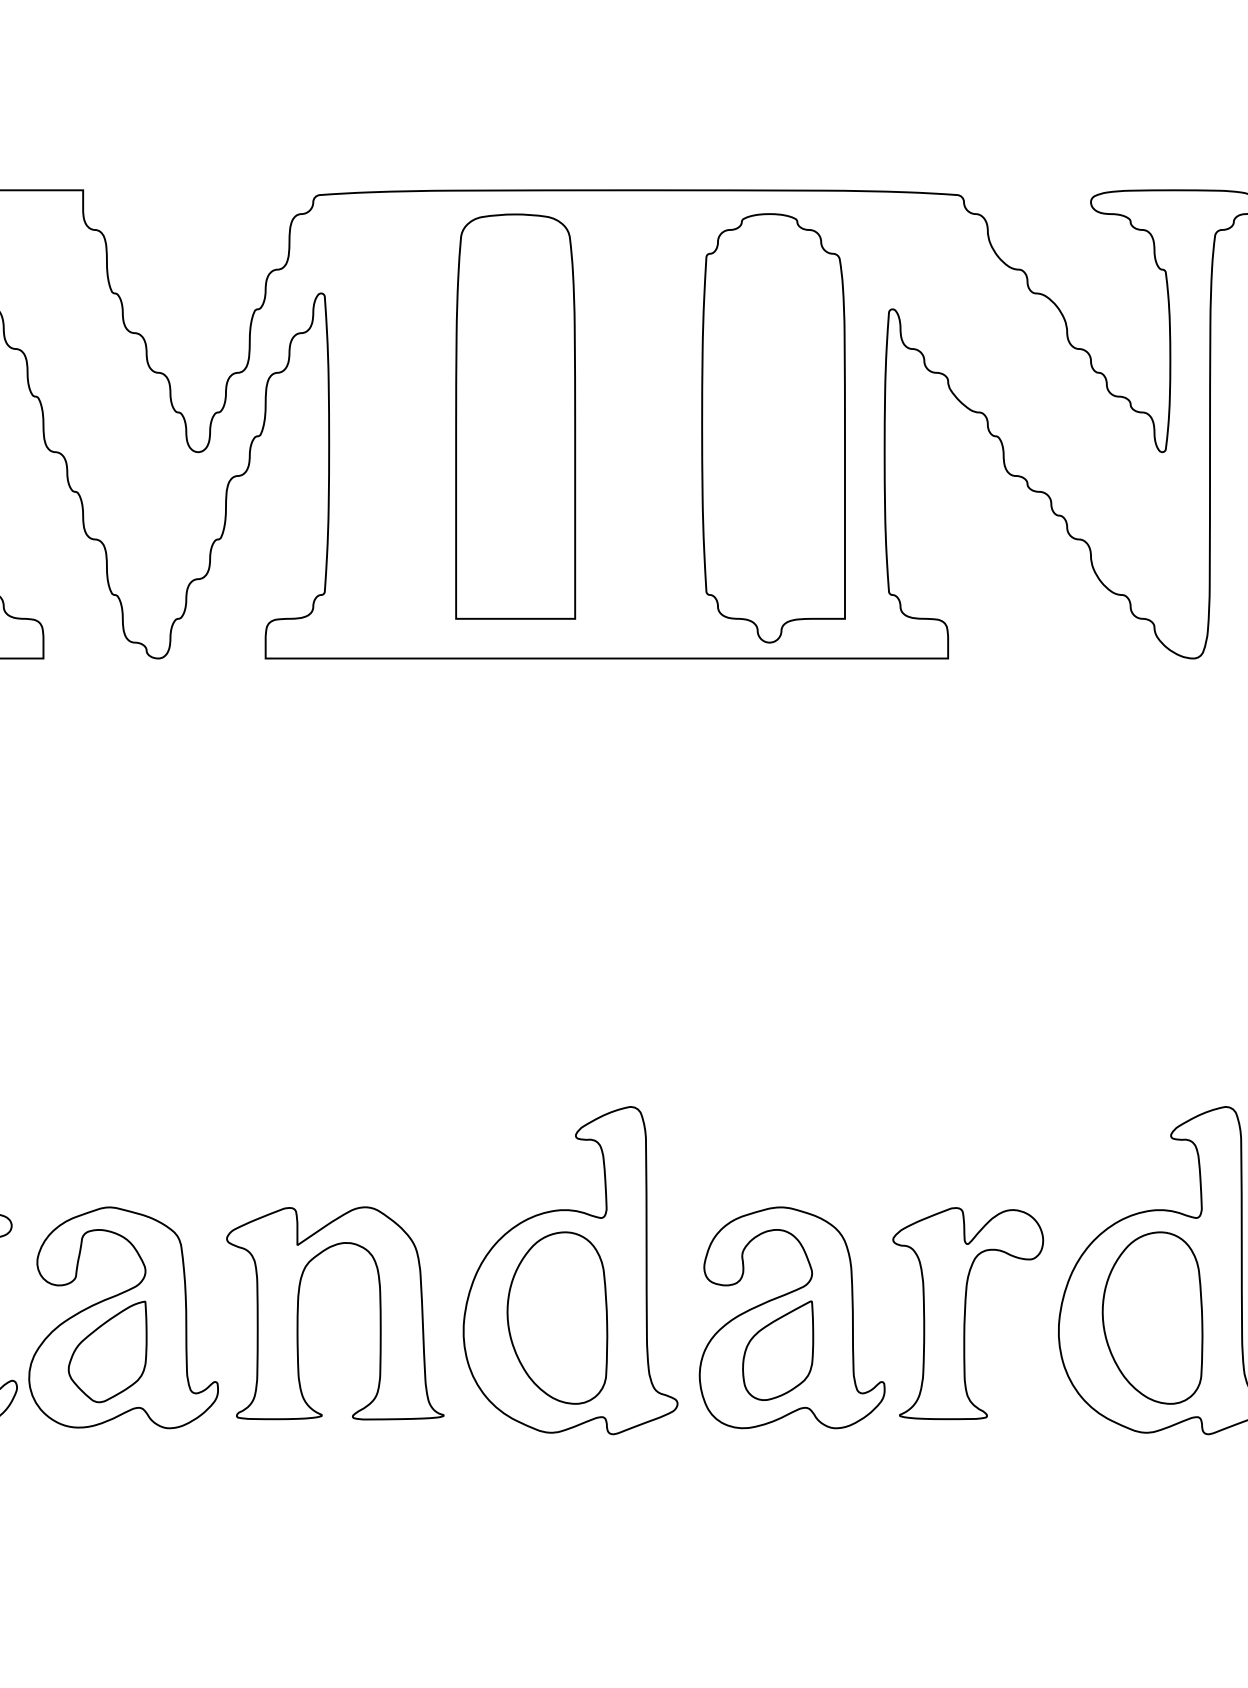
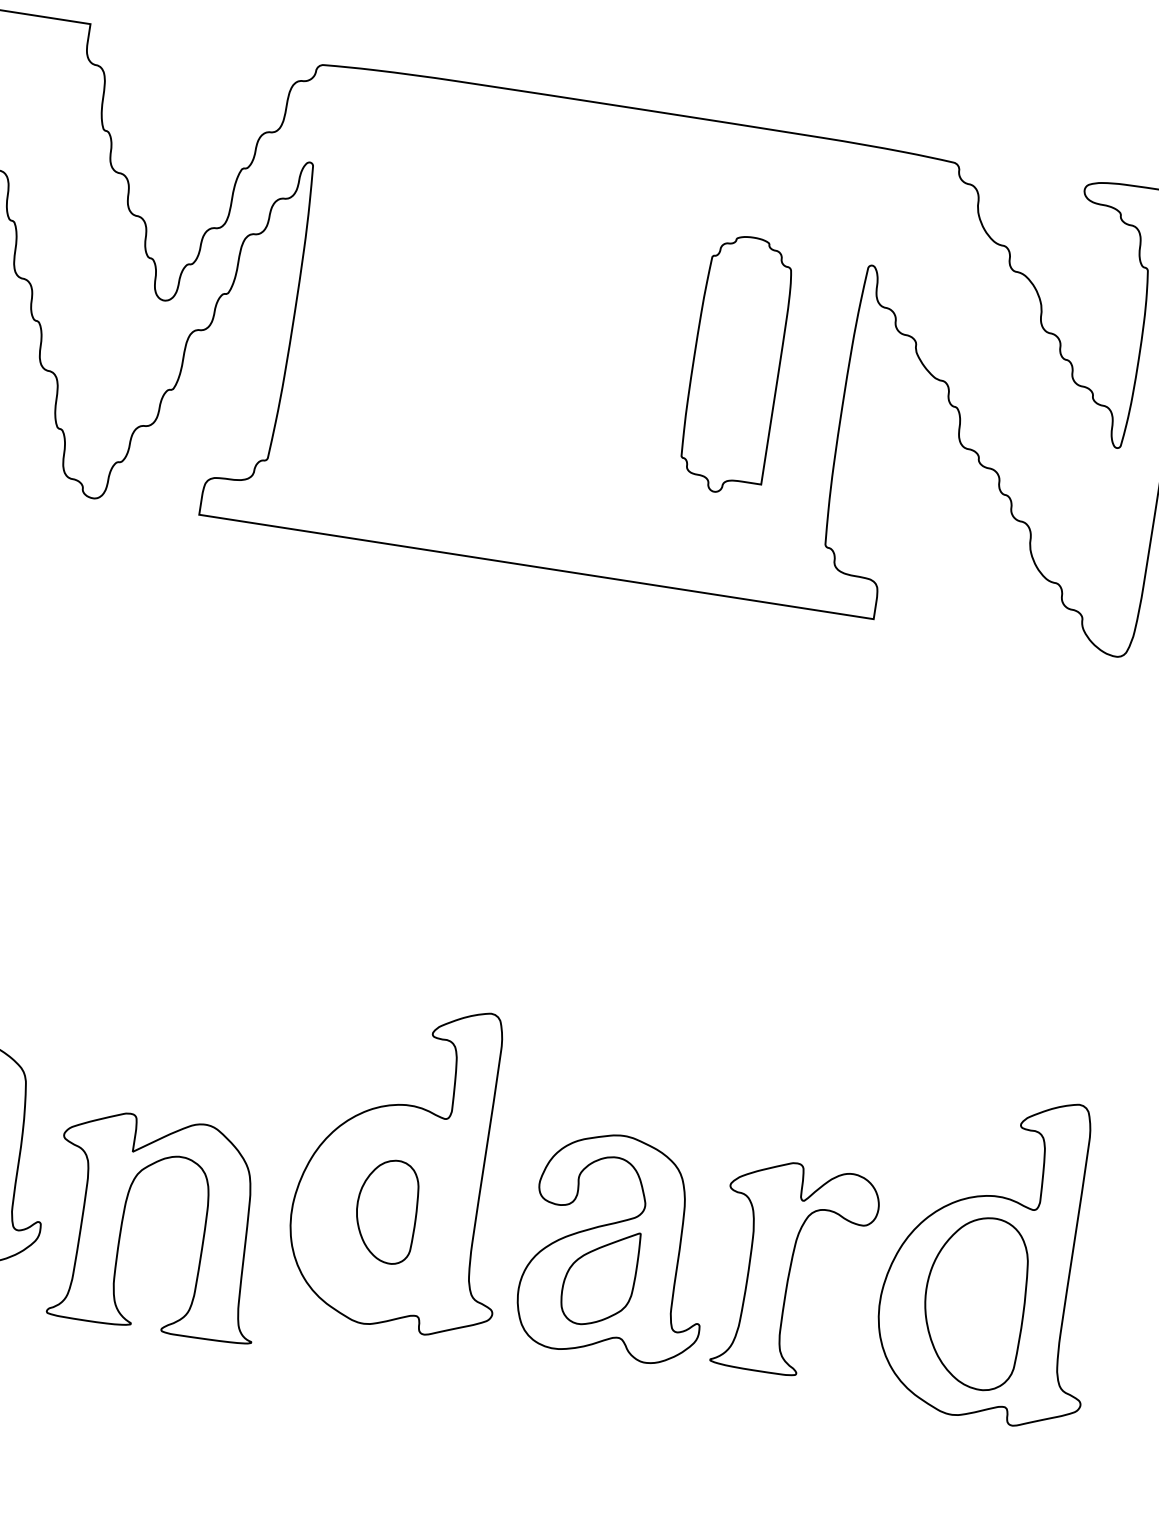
part: (515, 416) -> (483, 313), removed
part: (773, 428) -> (736, 365), size x0.6
part: (298, 1313) -> (123, 1219), moved
part: (557, 1317) -> (386, 1210), size x0.6

